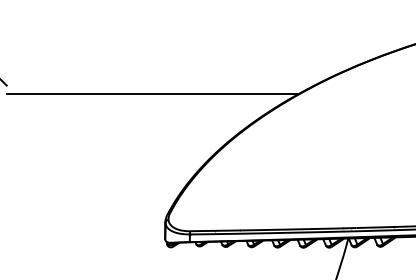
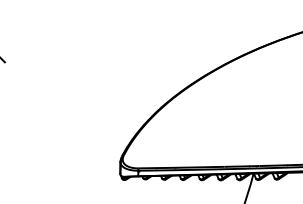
line: (152, 93) -> (111, 68), removed

